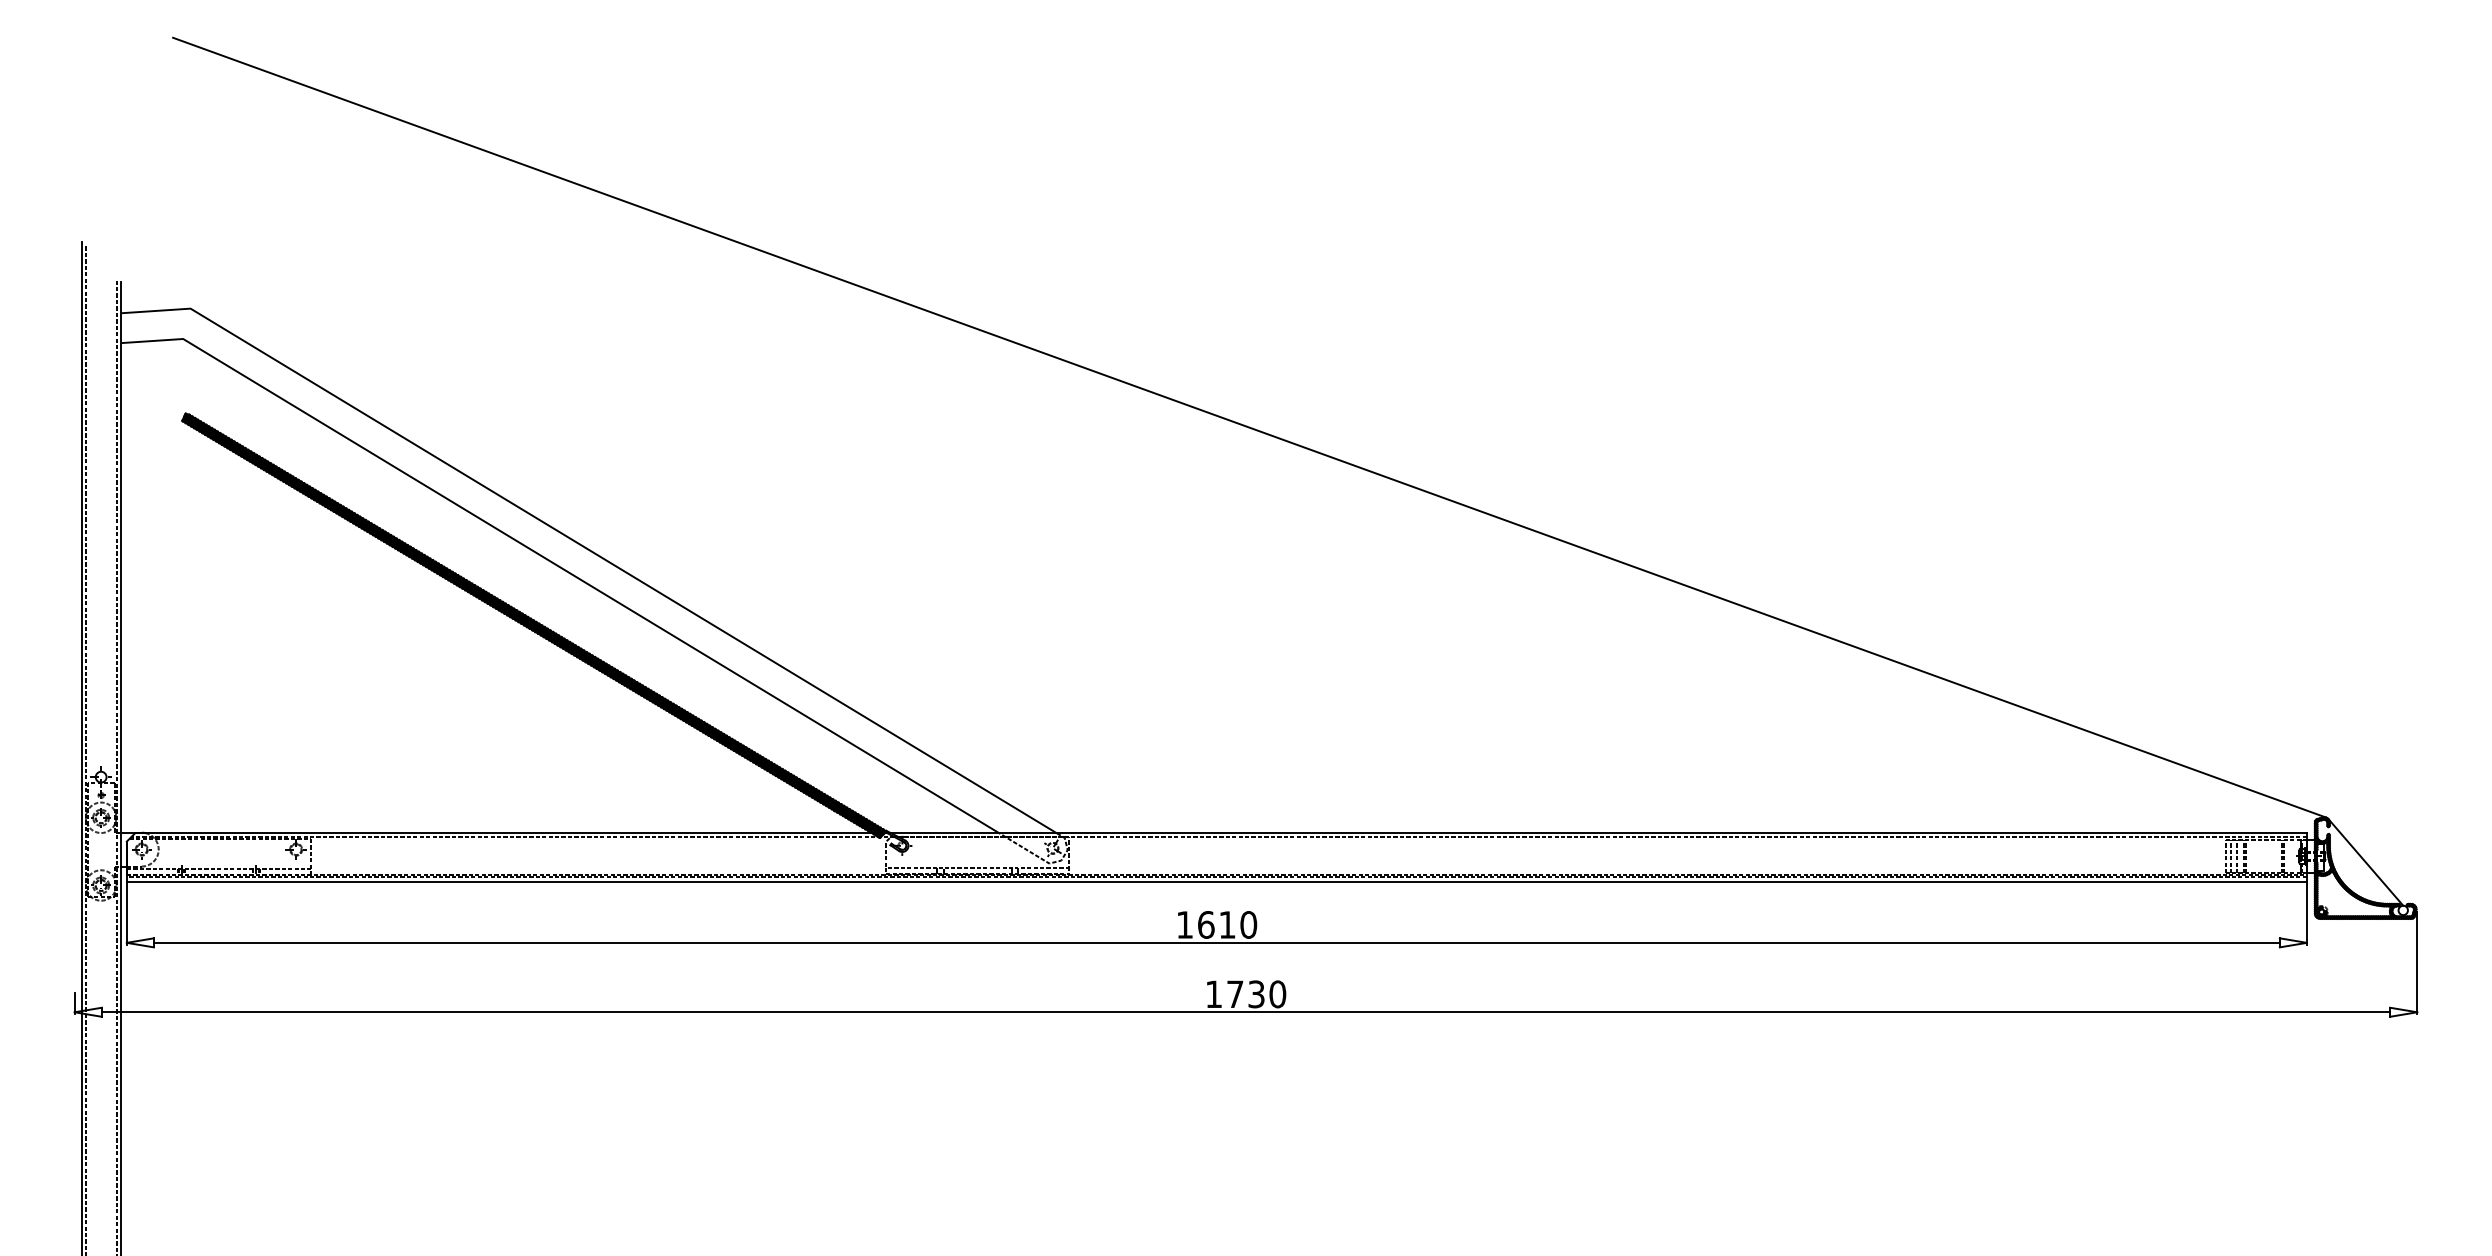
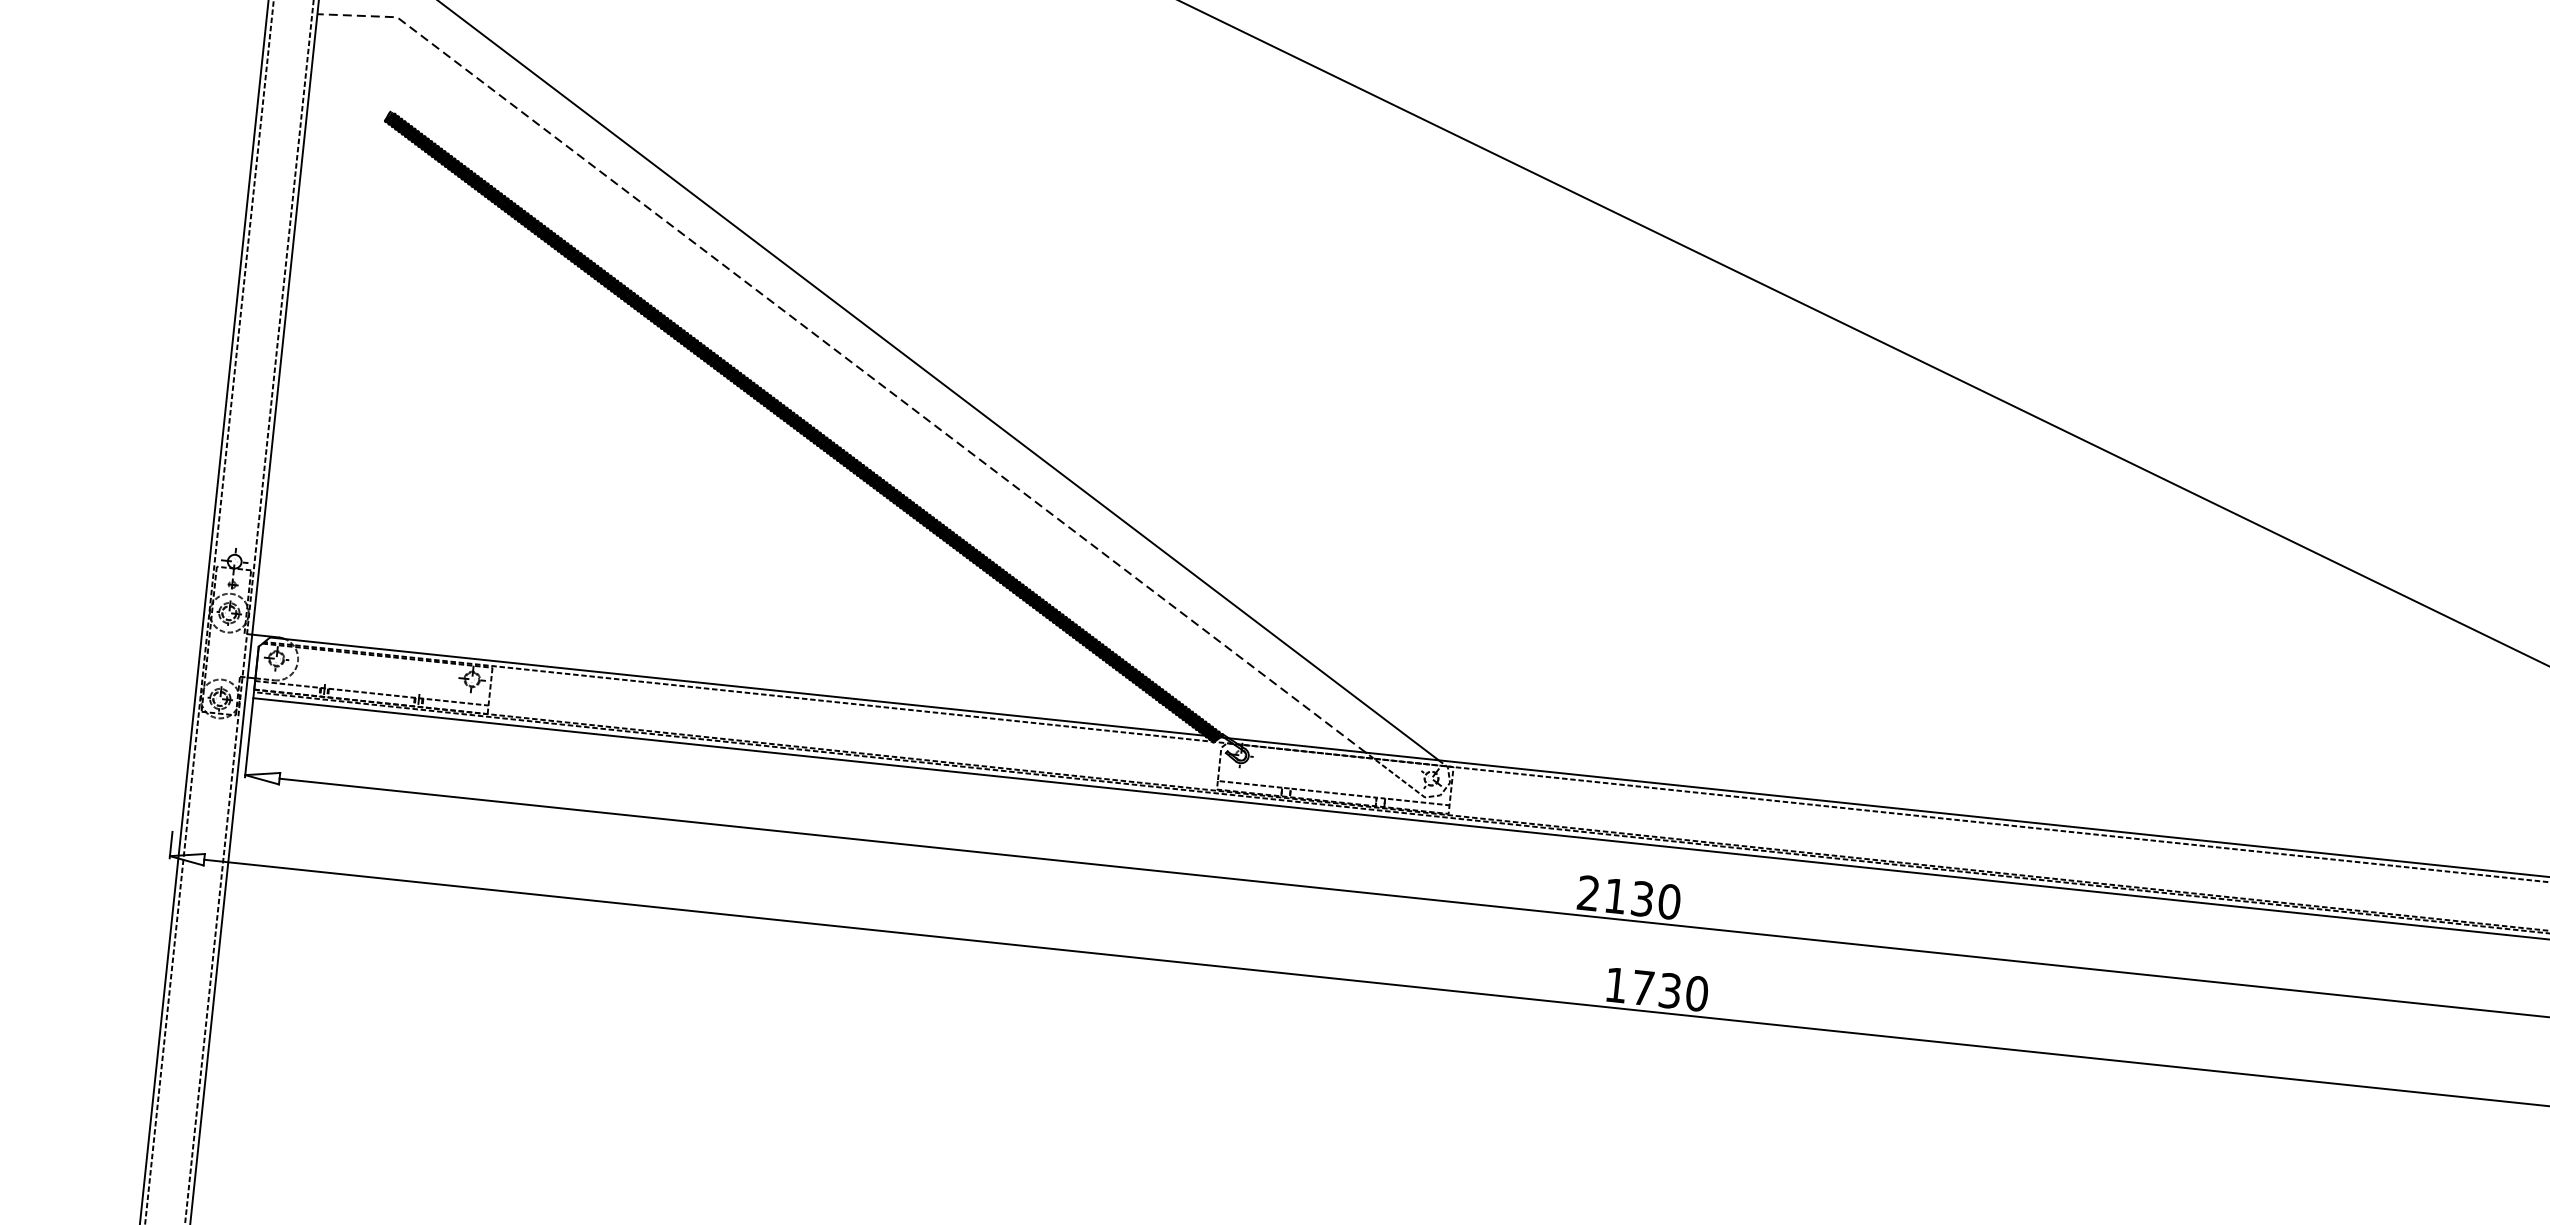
line: (563, 569) -> (848, 360), solid -> dashed
text: (1205, 924) -> (1614, 895), 1610 -> 2130

